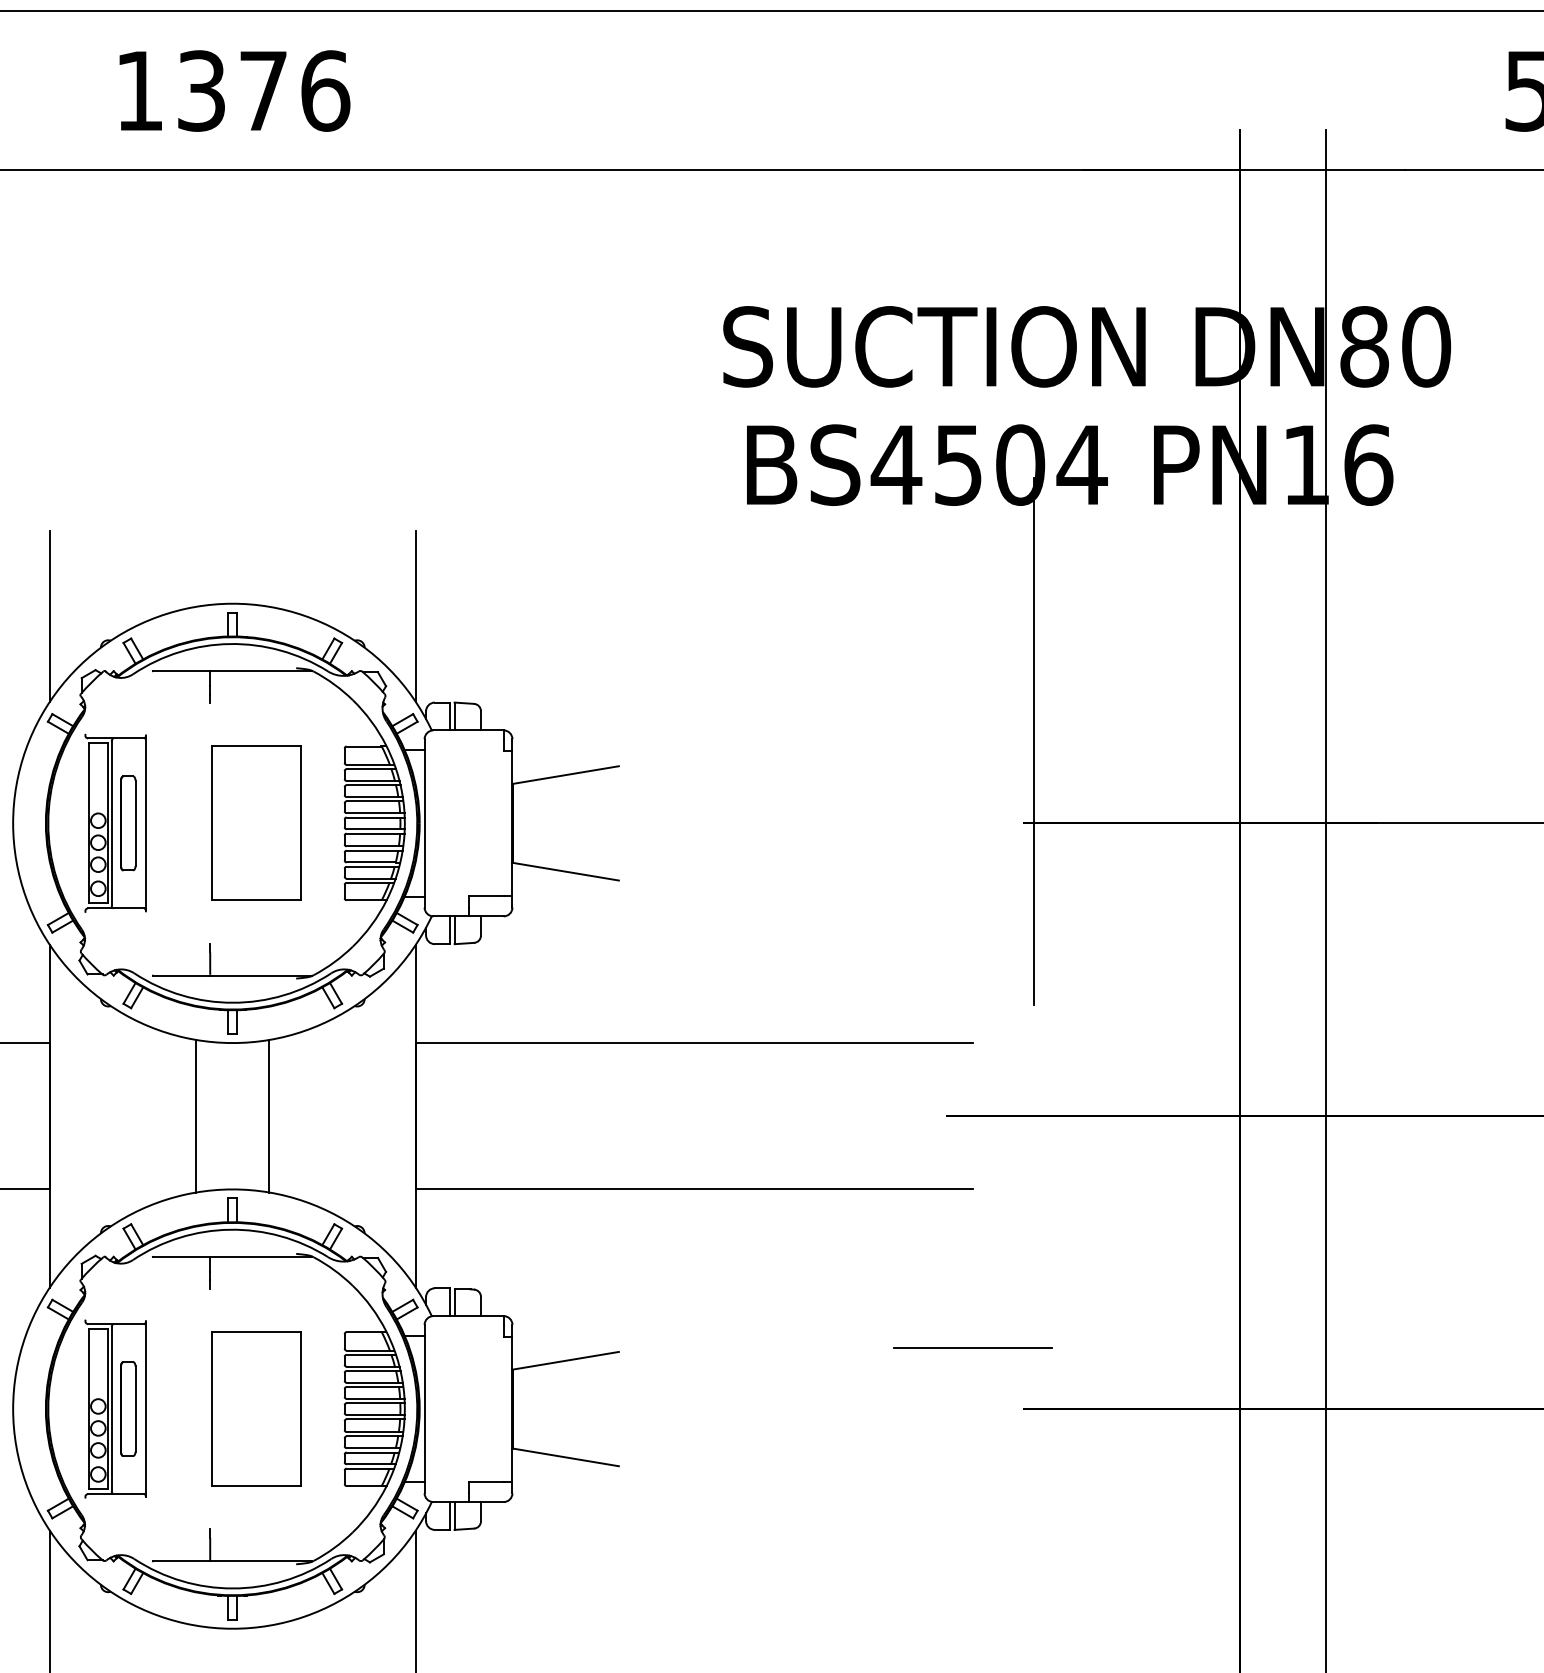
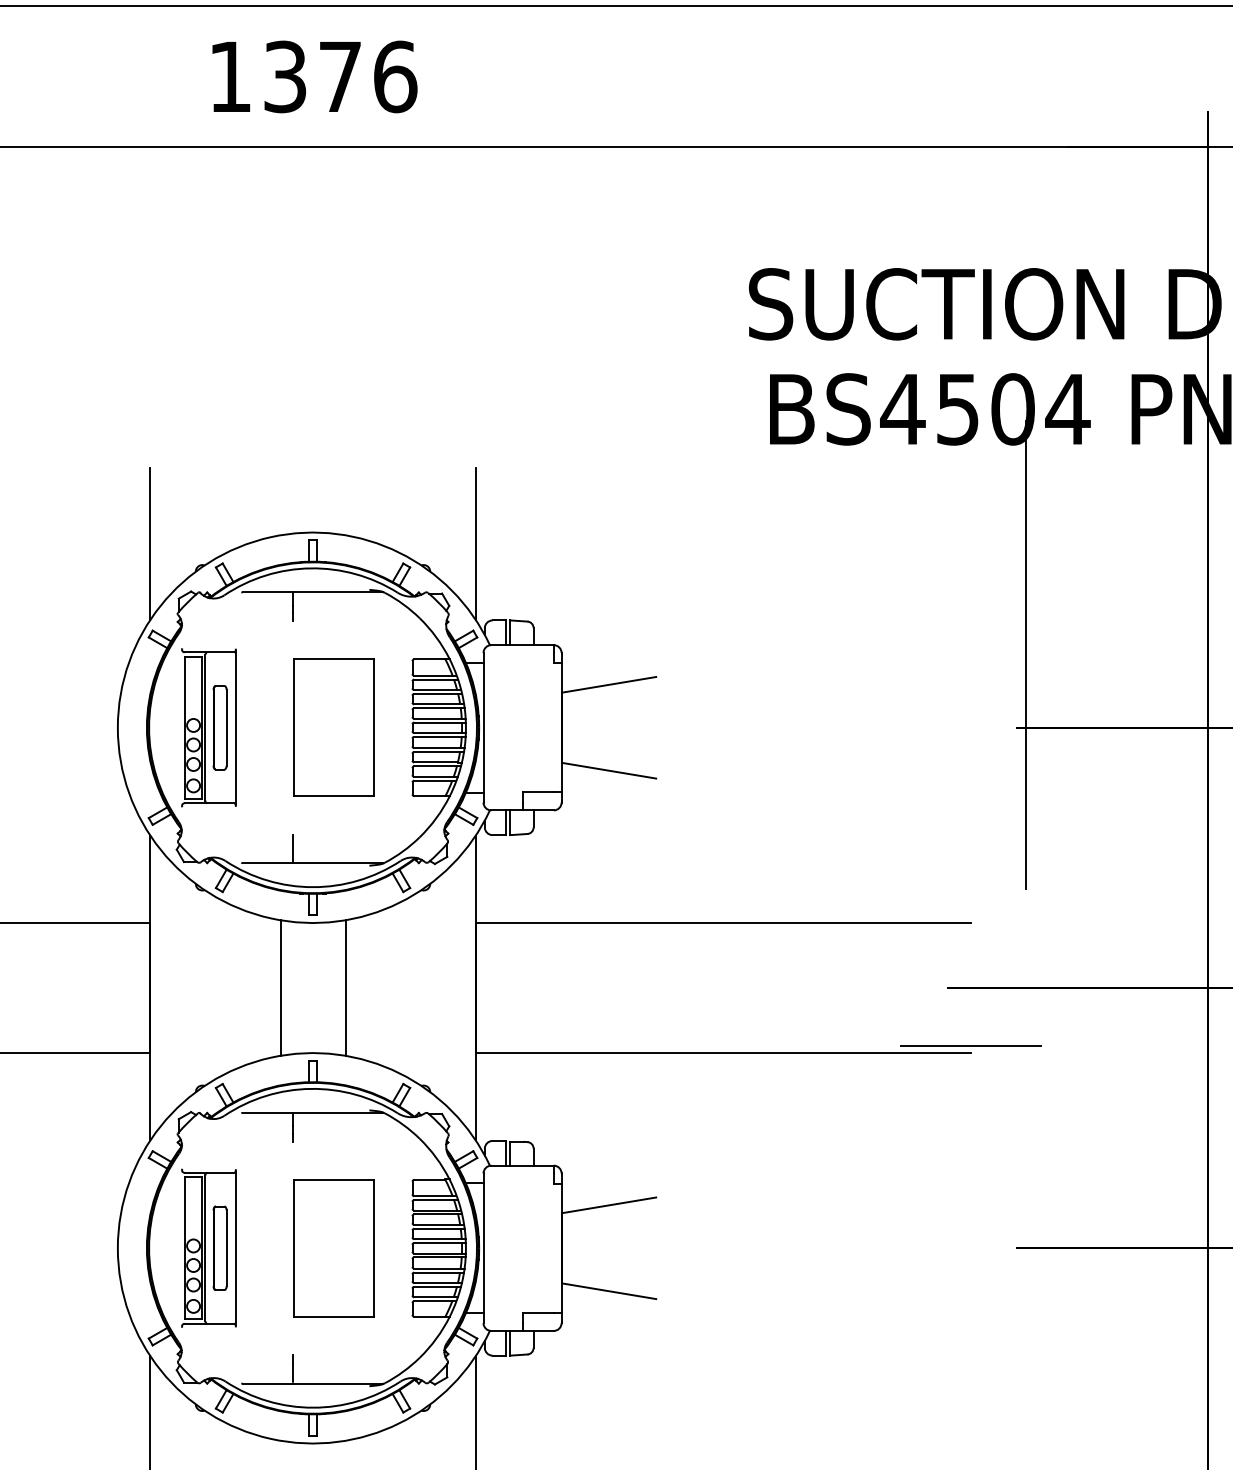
line: (972, 1347) -> (970, 1046), moved

